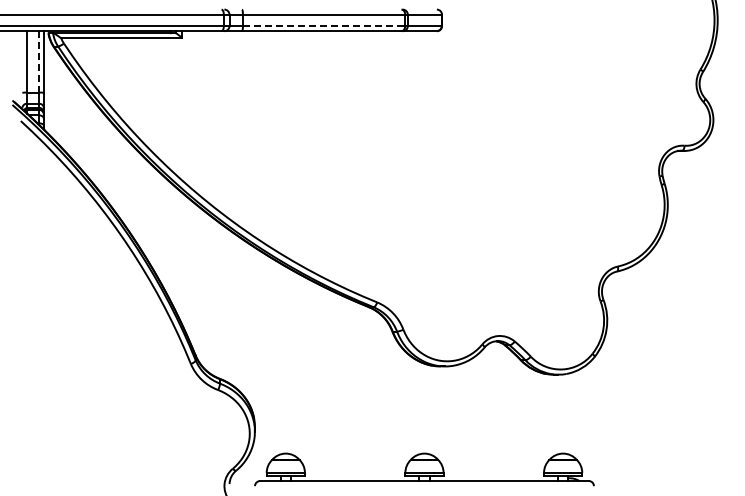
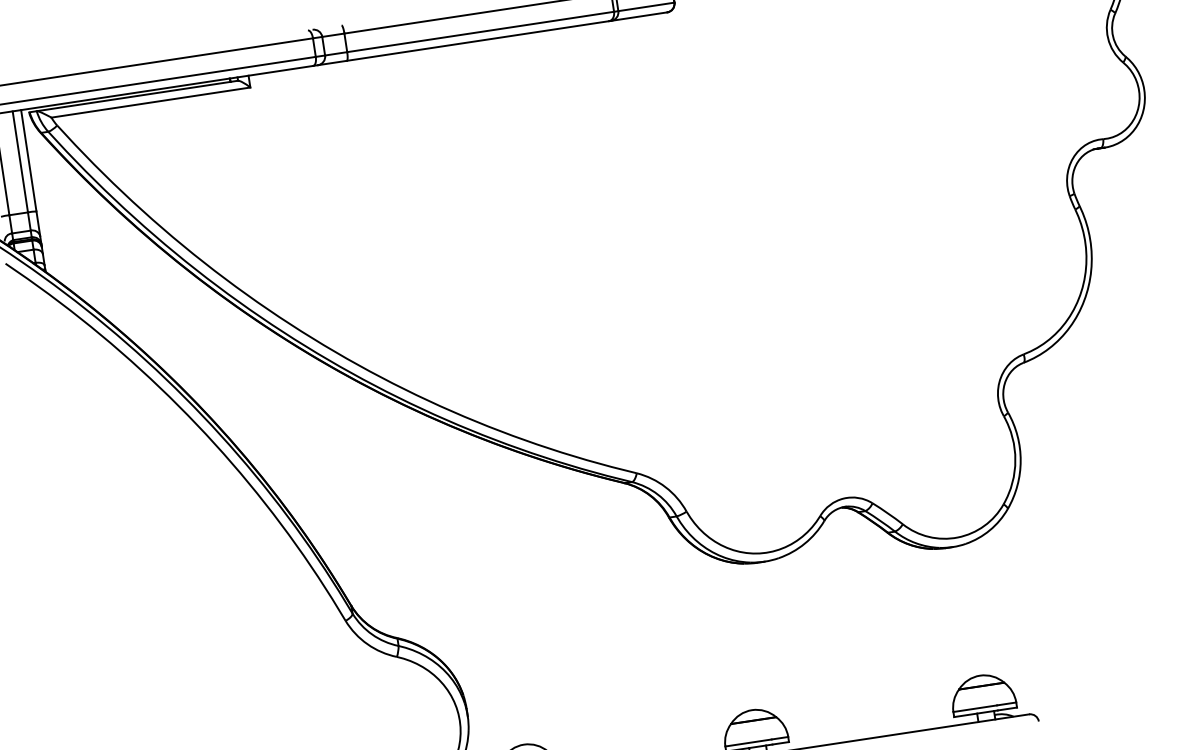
line: (324, 26) -> (481, 32), dashed -> solid
line: (38, 61) -> (19, 161), dashed -> solid

